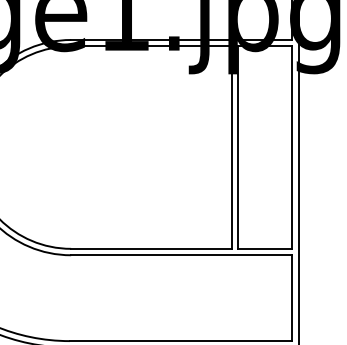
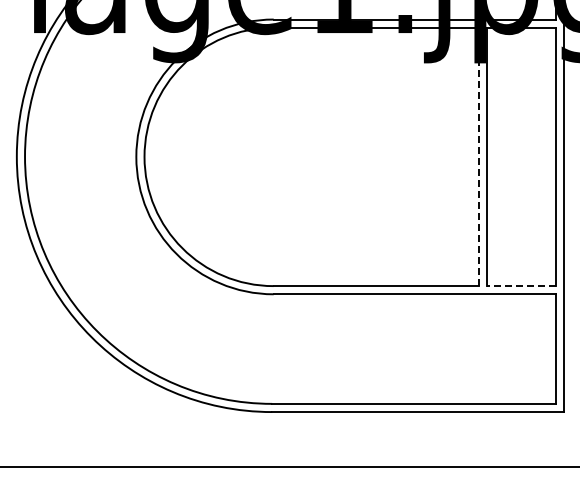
line: (231, 147) -> (478, 156), solid -> dashed
line: (265, 249) -> (521, 286), solid -> dashed

